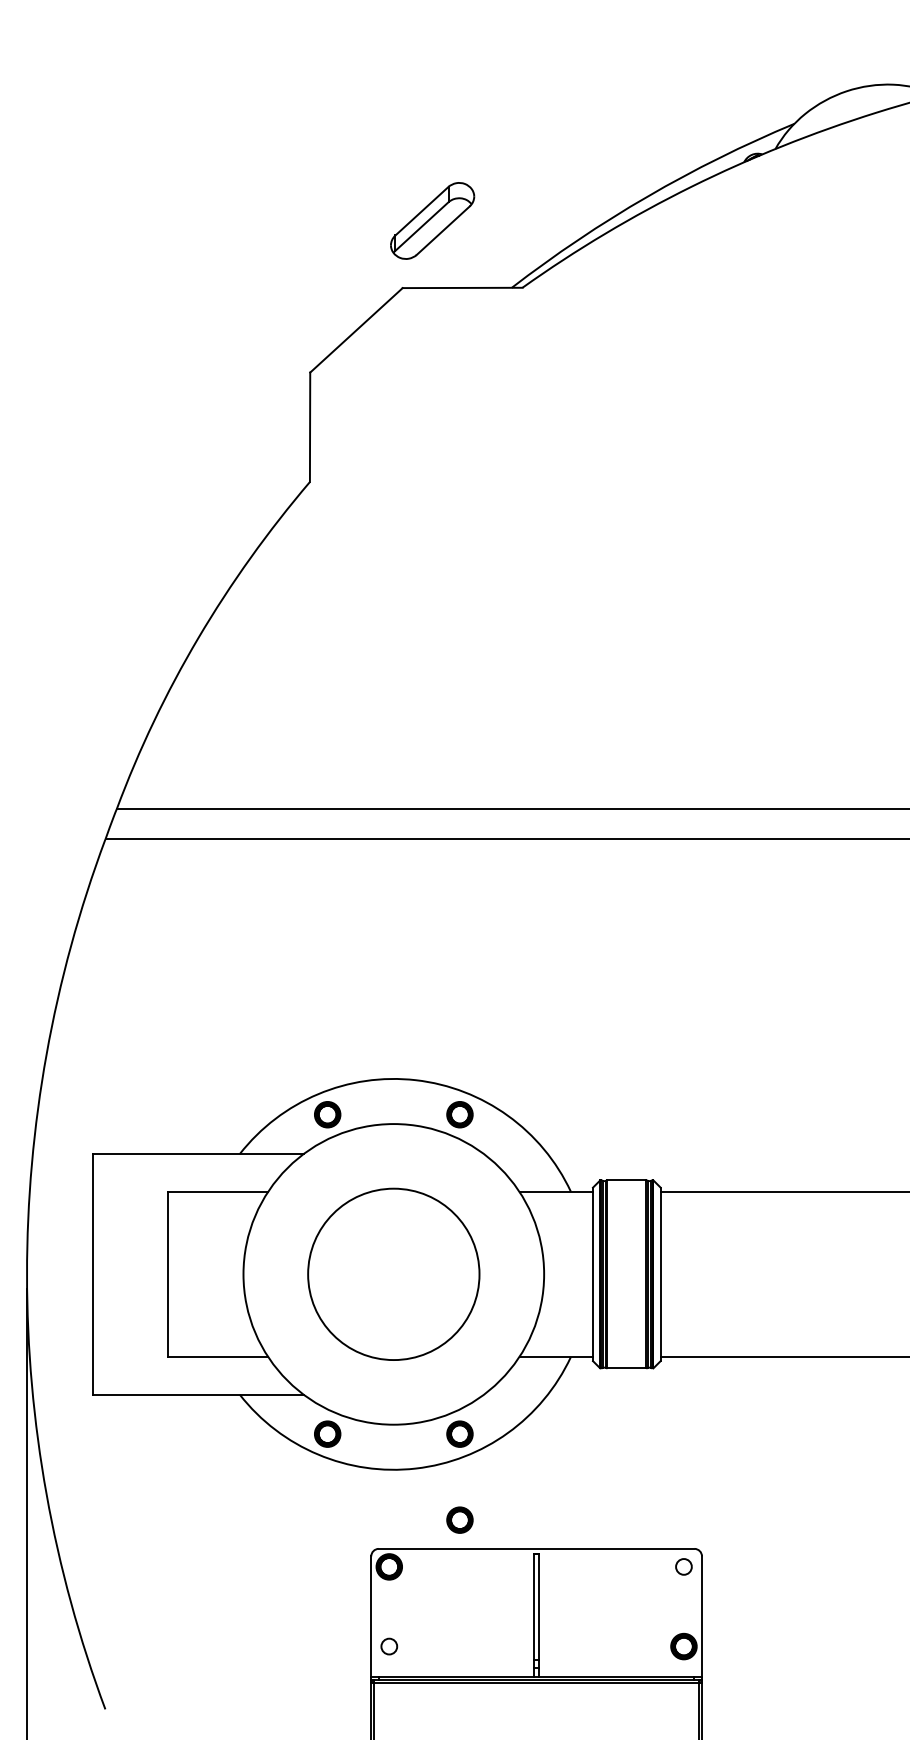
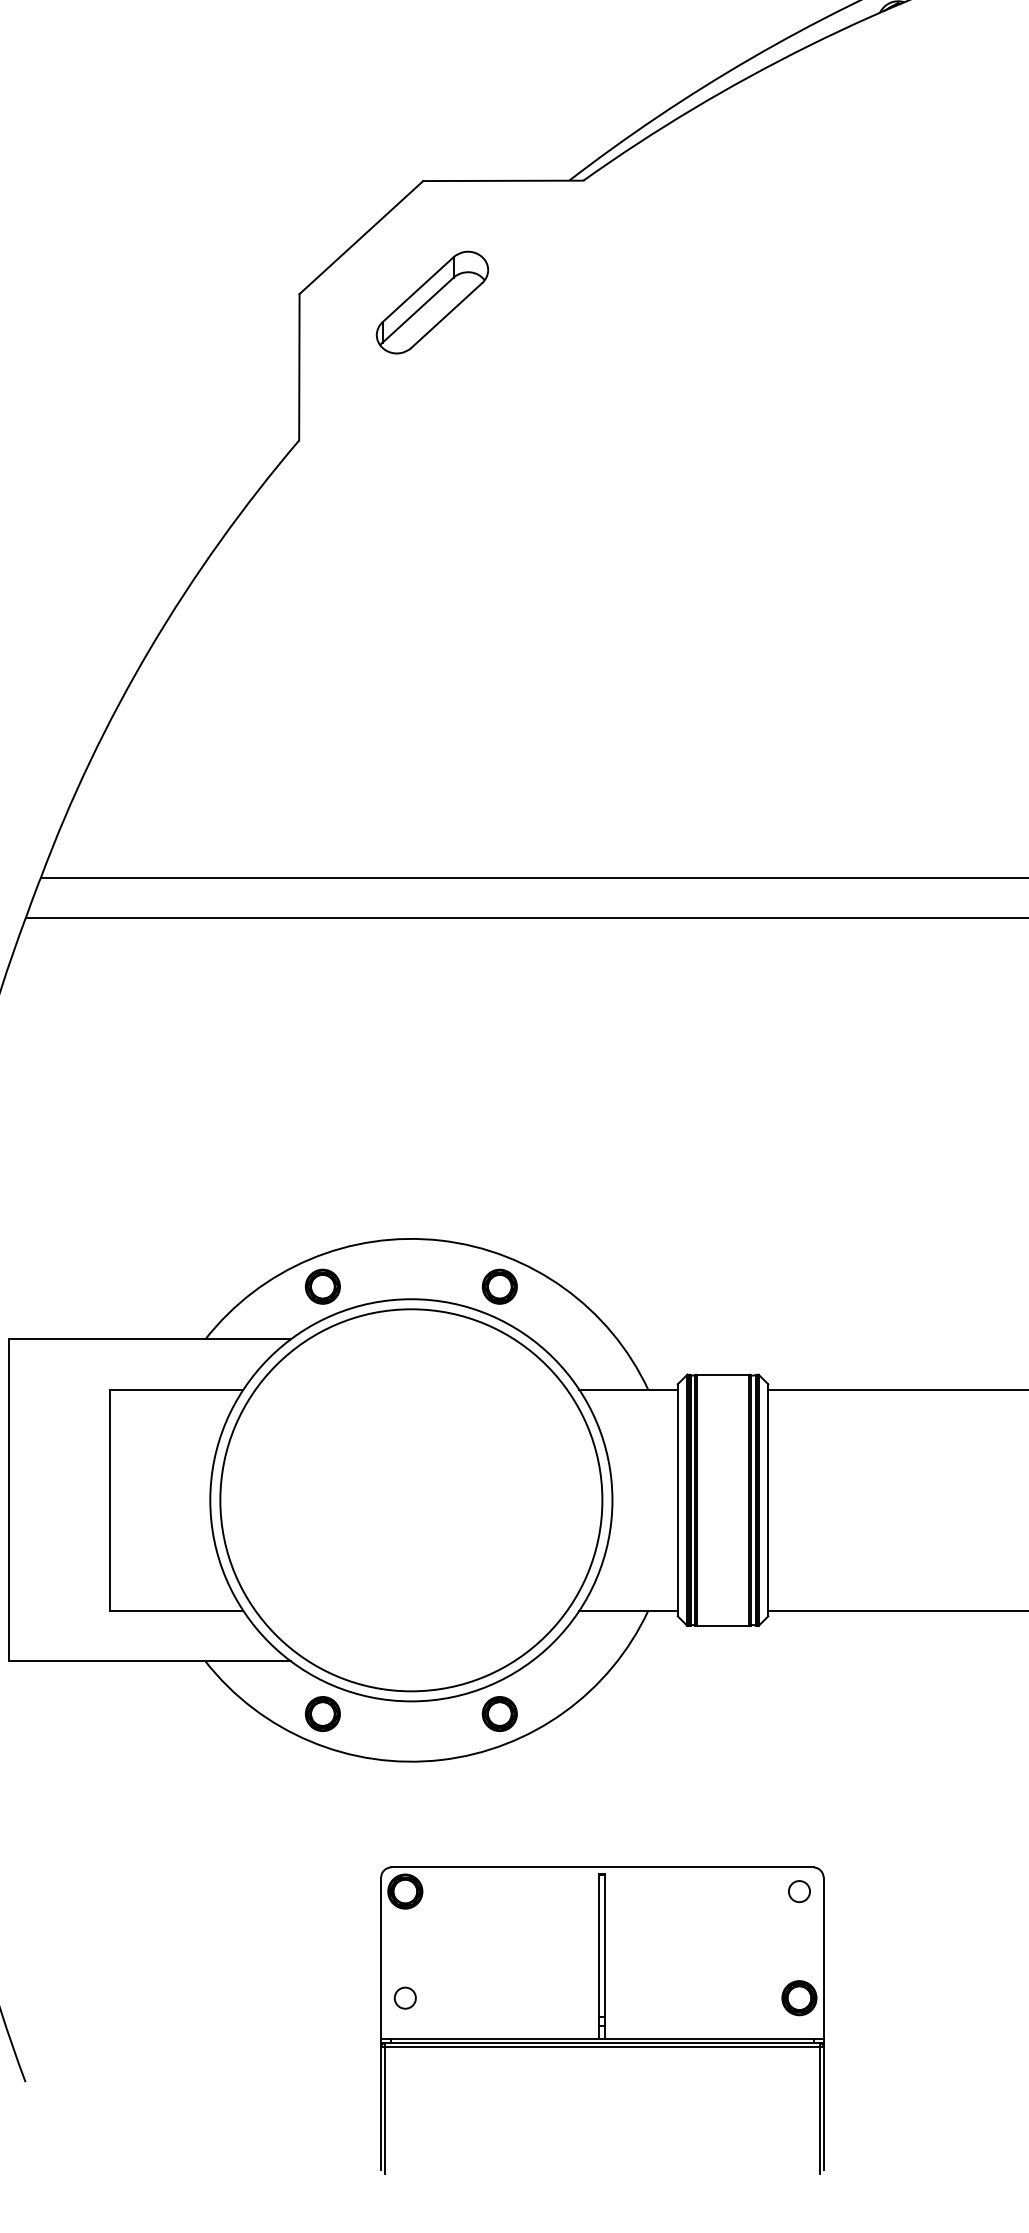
part: (432, 220) -> (432, 301), moved
circle: (393, 1274) -> (410, 1500), size x1.67
part: (459, 1519) -> (499, 1828), removed

